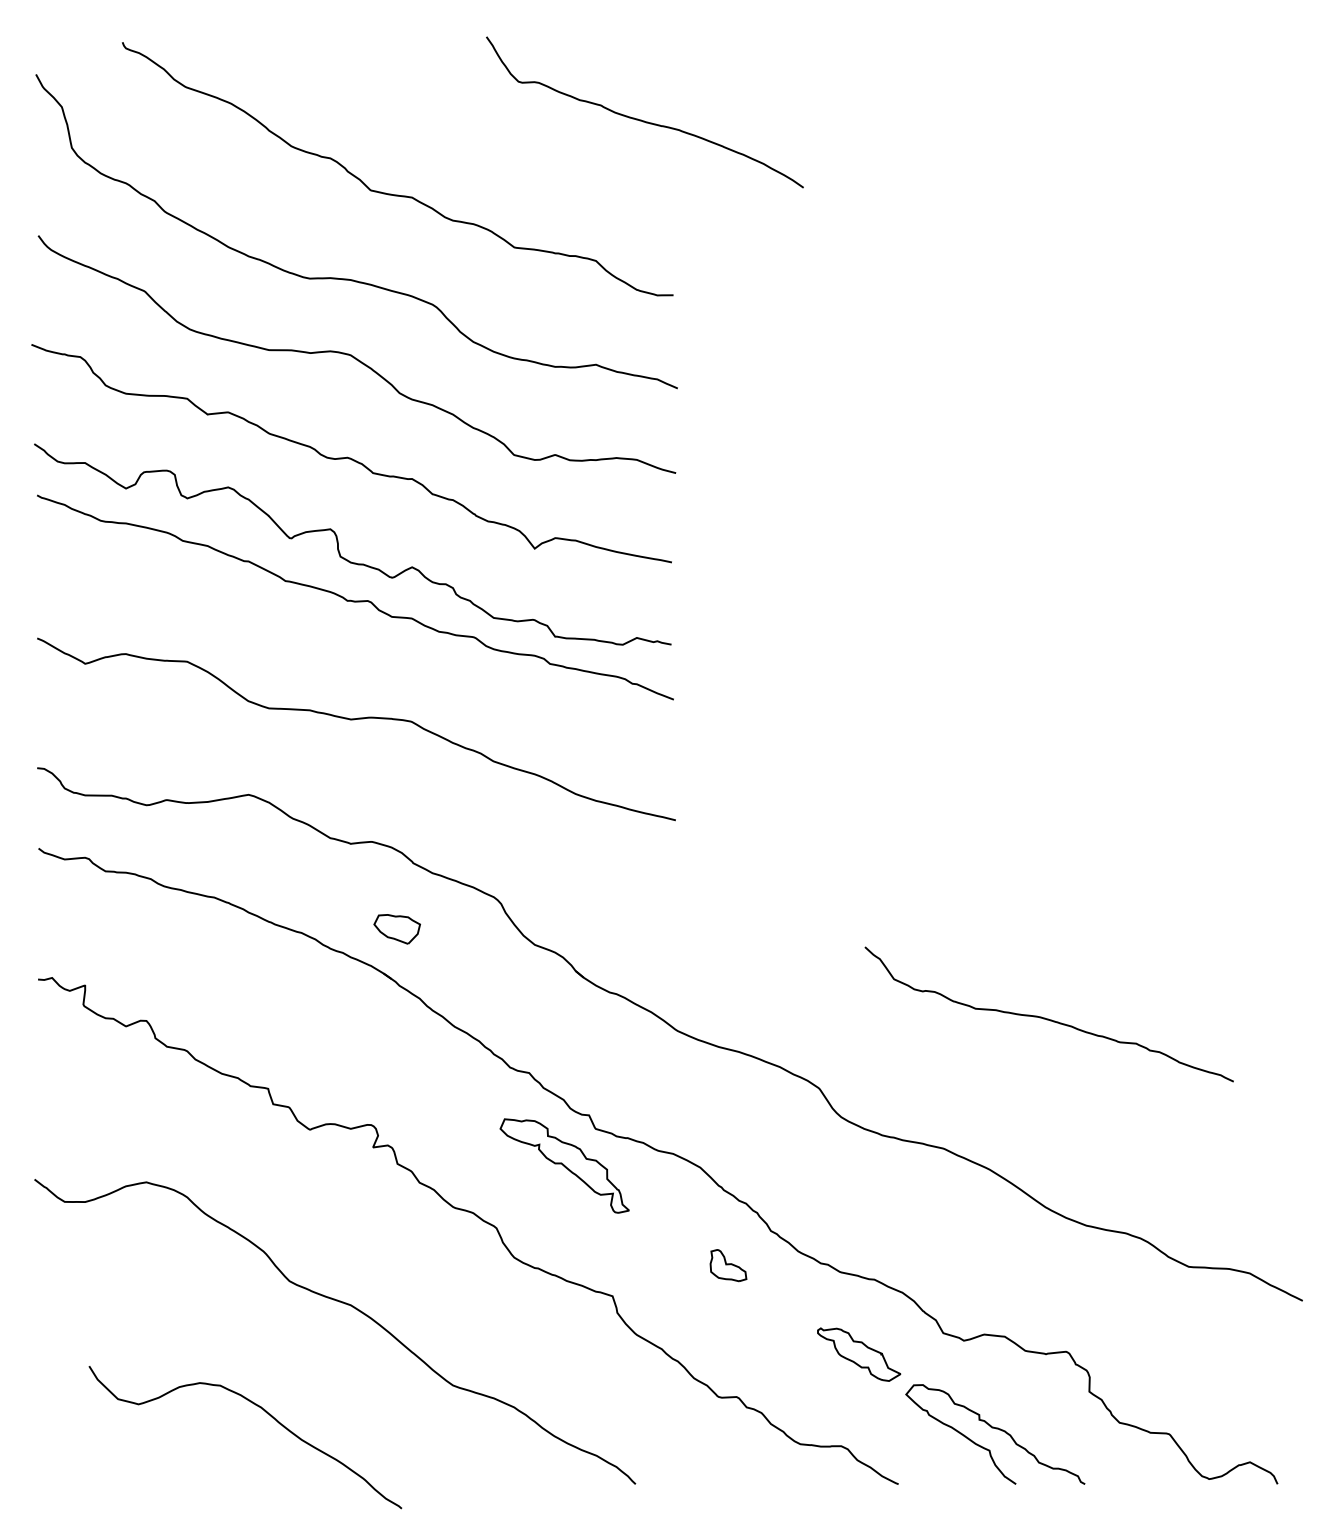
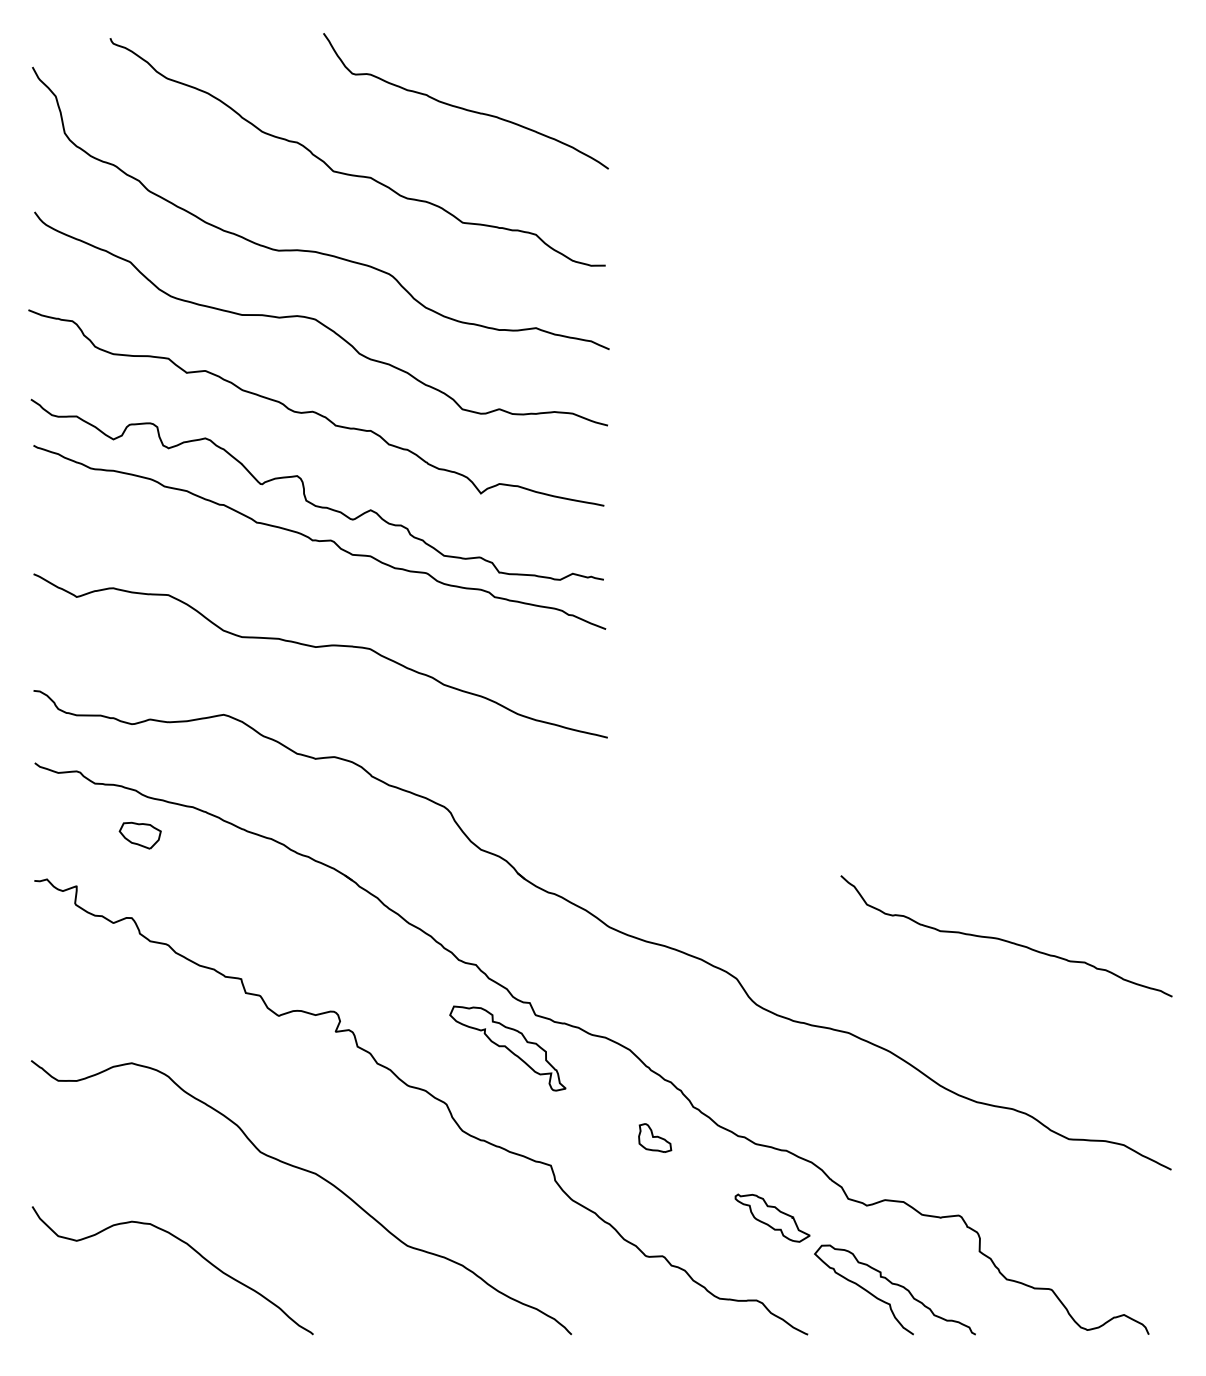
curve: (641, 119) -> (462, 107), moved
part: (396, 929) -> (139, 835), moved
curve: (1046, 1018) -> (1004, 939), moved
curve: (263, 1411) -> (189, 1247), moved

